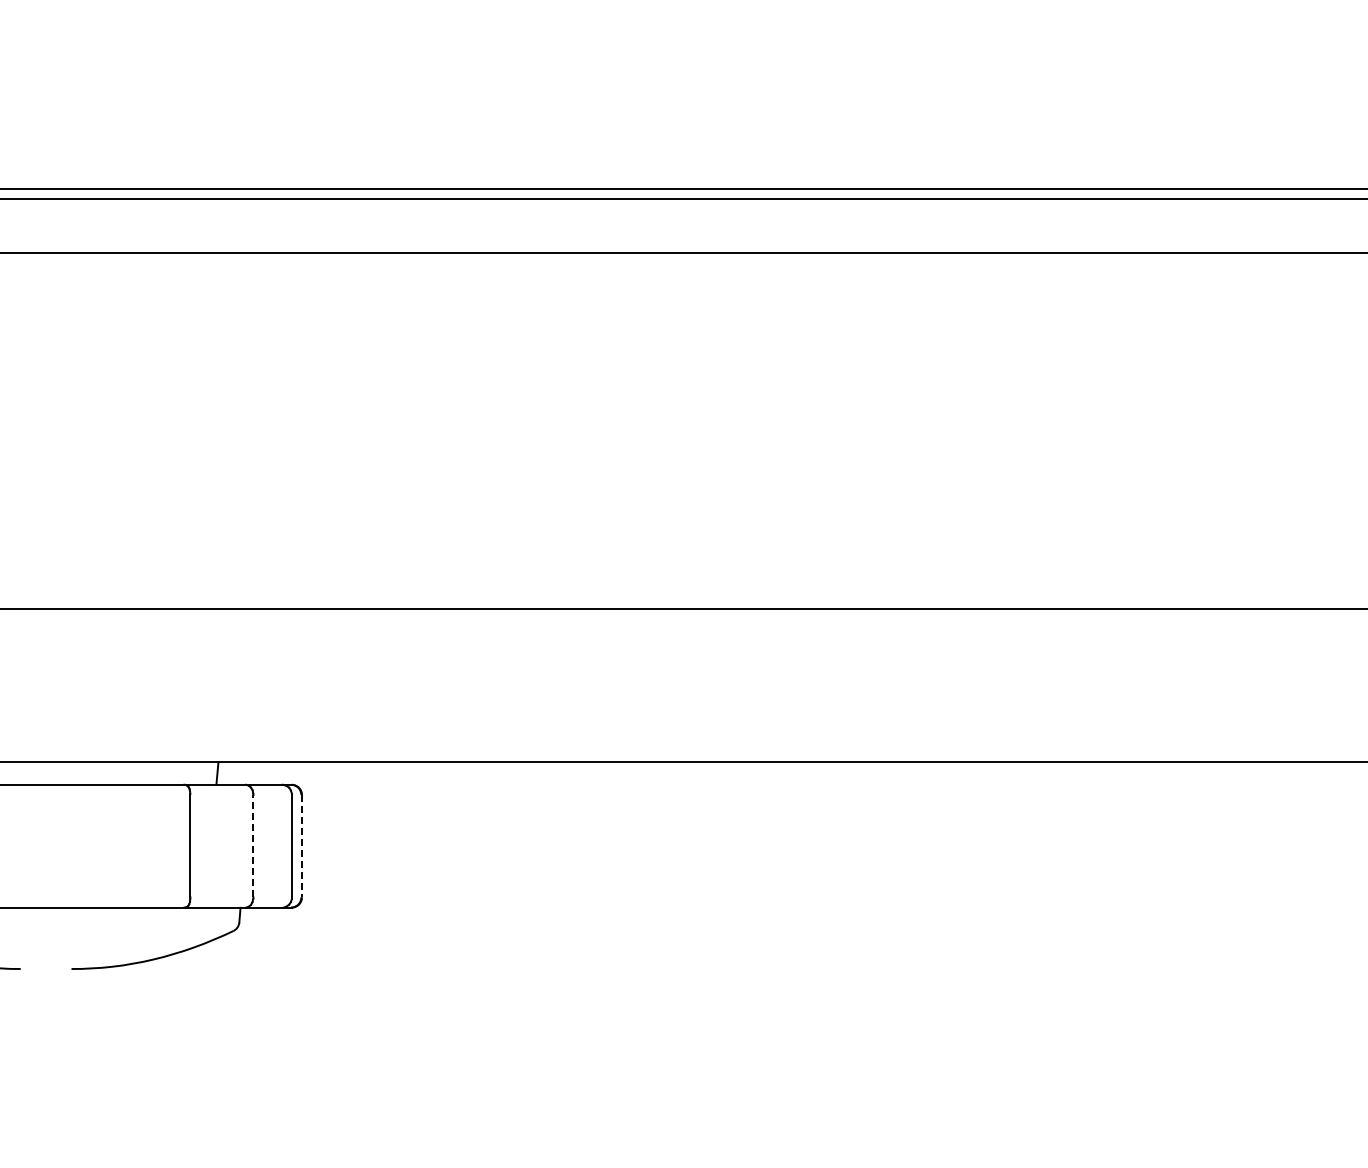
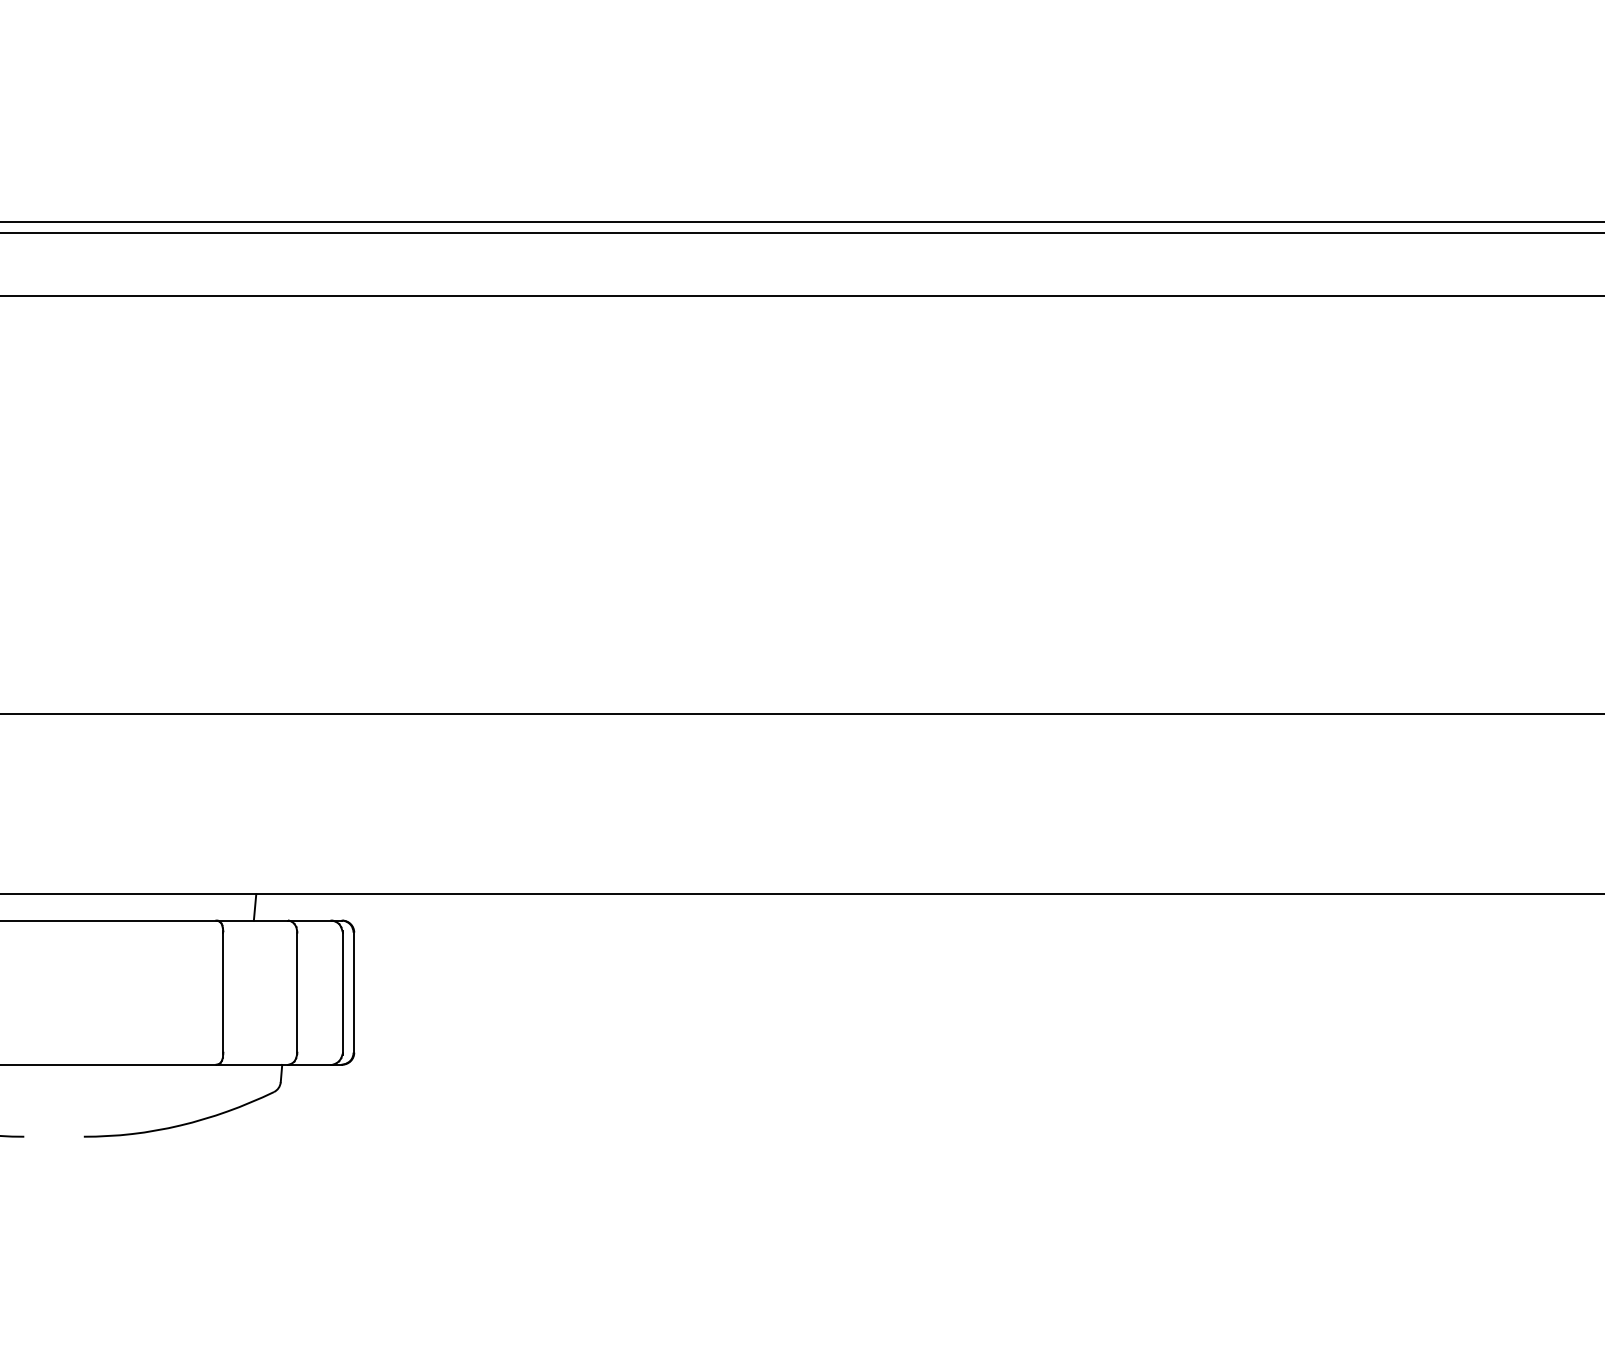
line: (253, 845) -> (297, 991), dashed -> solid
line: (301, 846) -> (353, 992), dashed -> solid

